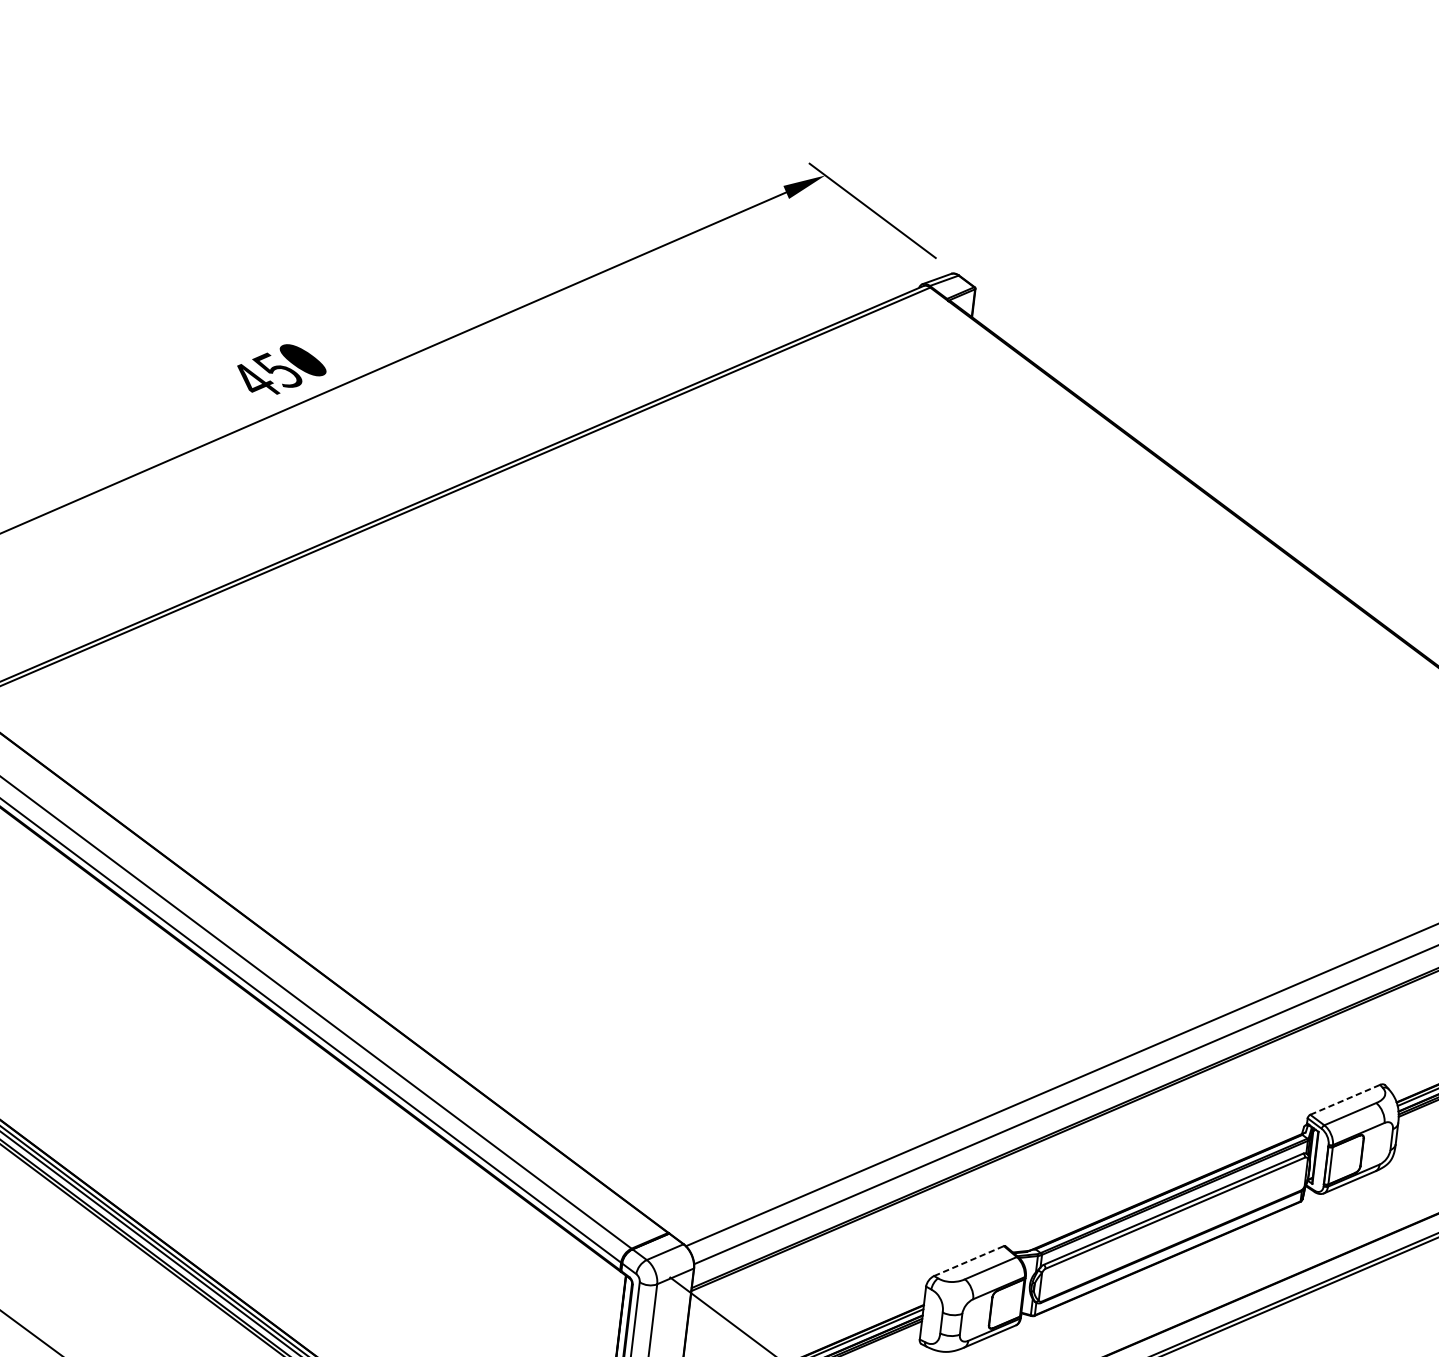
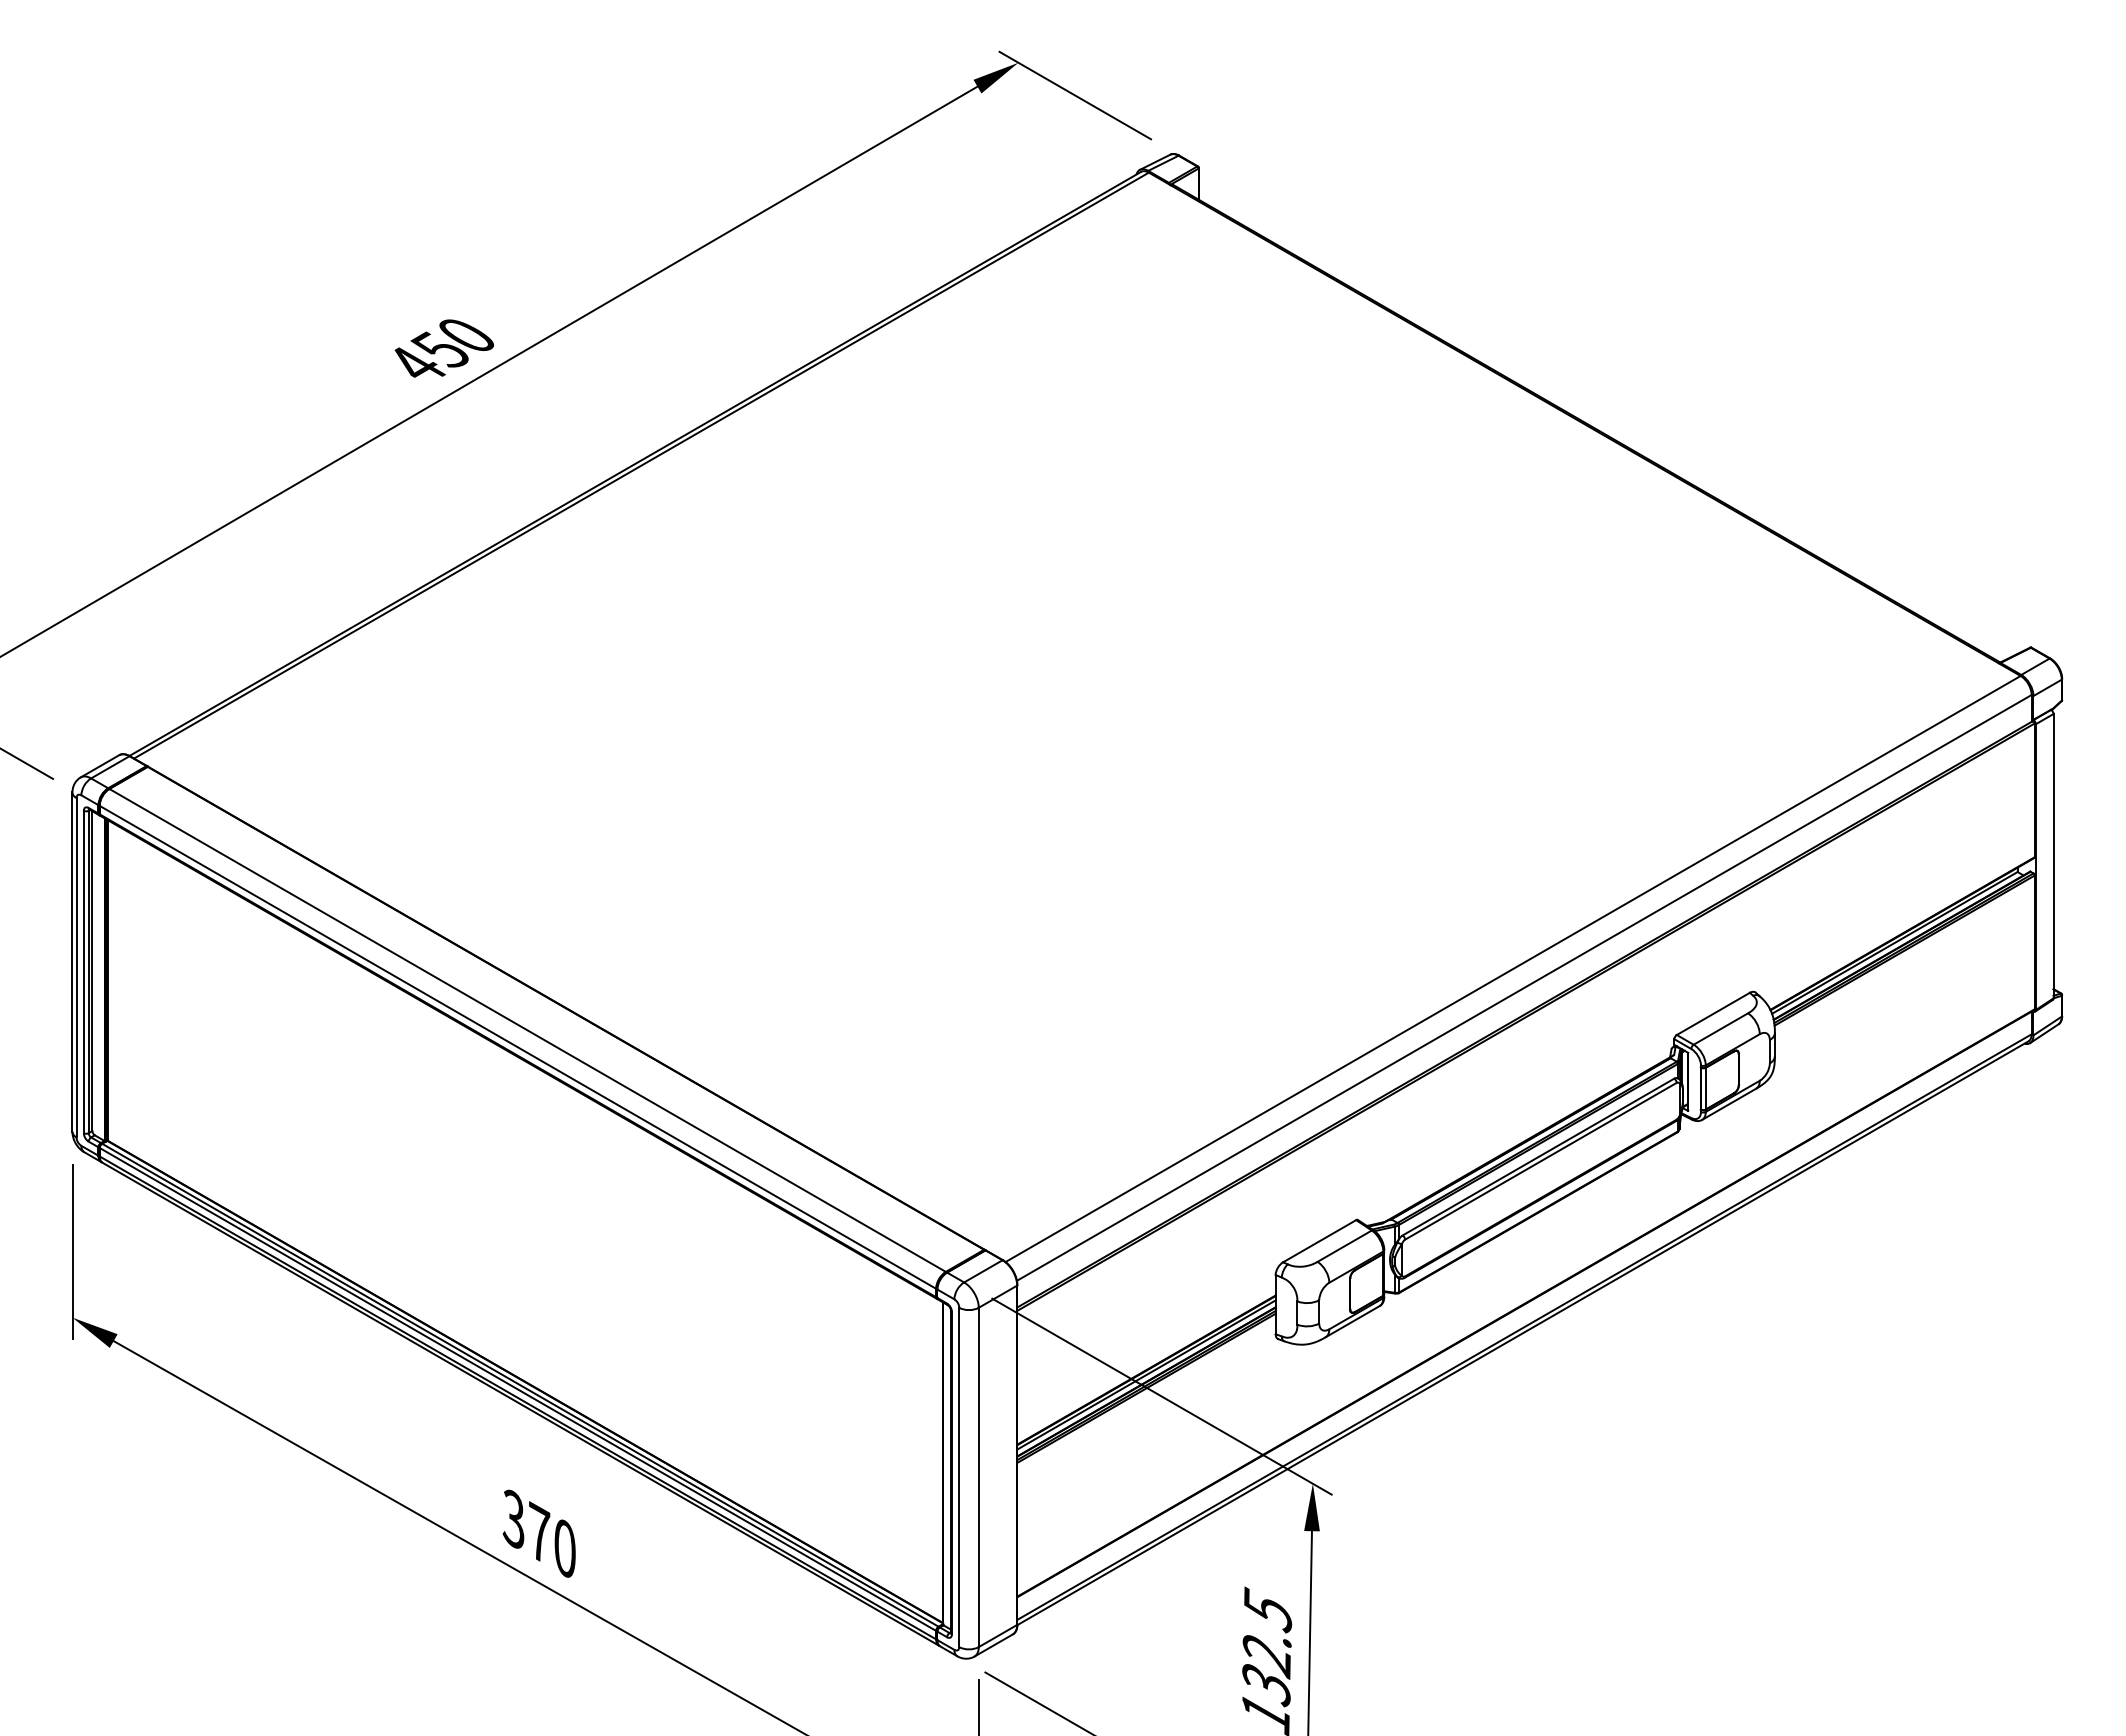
line: (1345, 1099) -> (1713, 1013), dashed -> solid
line: (969, 1260) -> (1320, 1240), dashed -> solid

